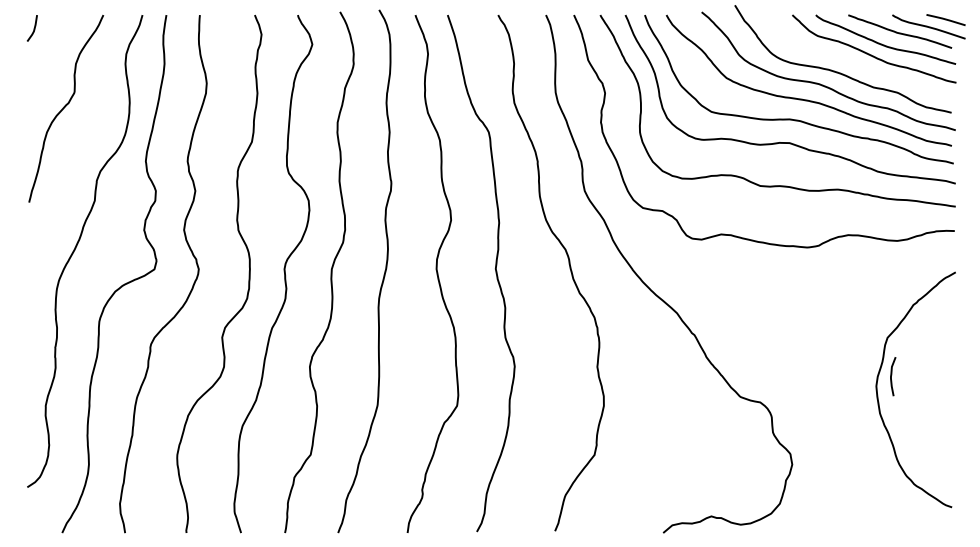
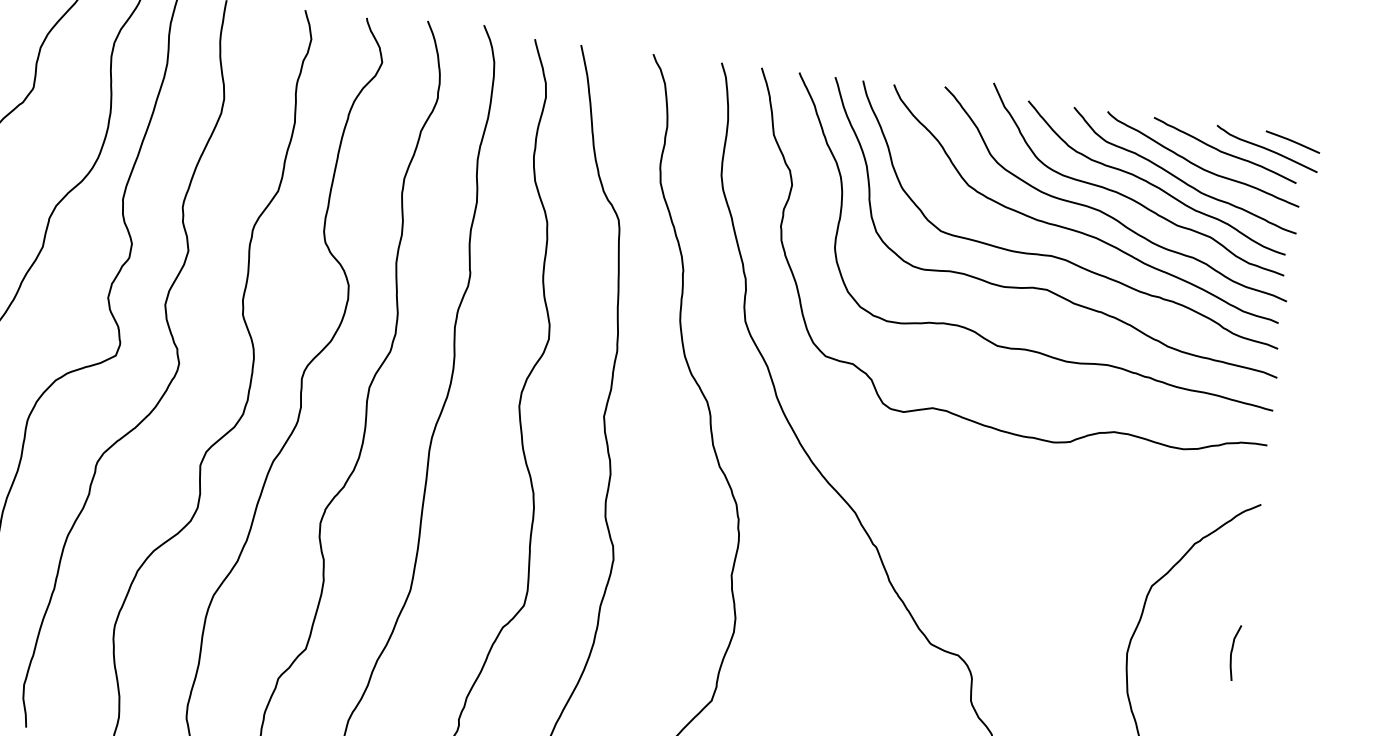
curve: (853, 60) -> (1153, 183), added
curve: (892, 375) -> (1233, 651), moved

